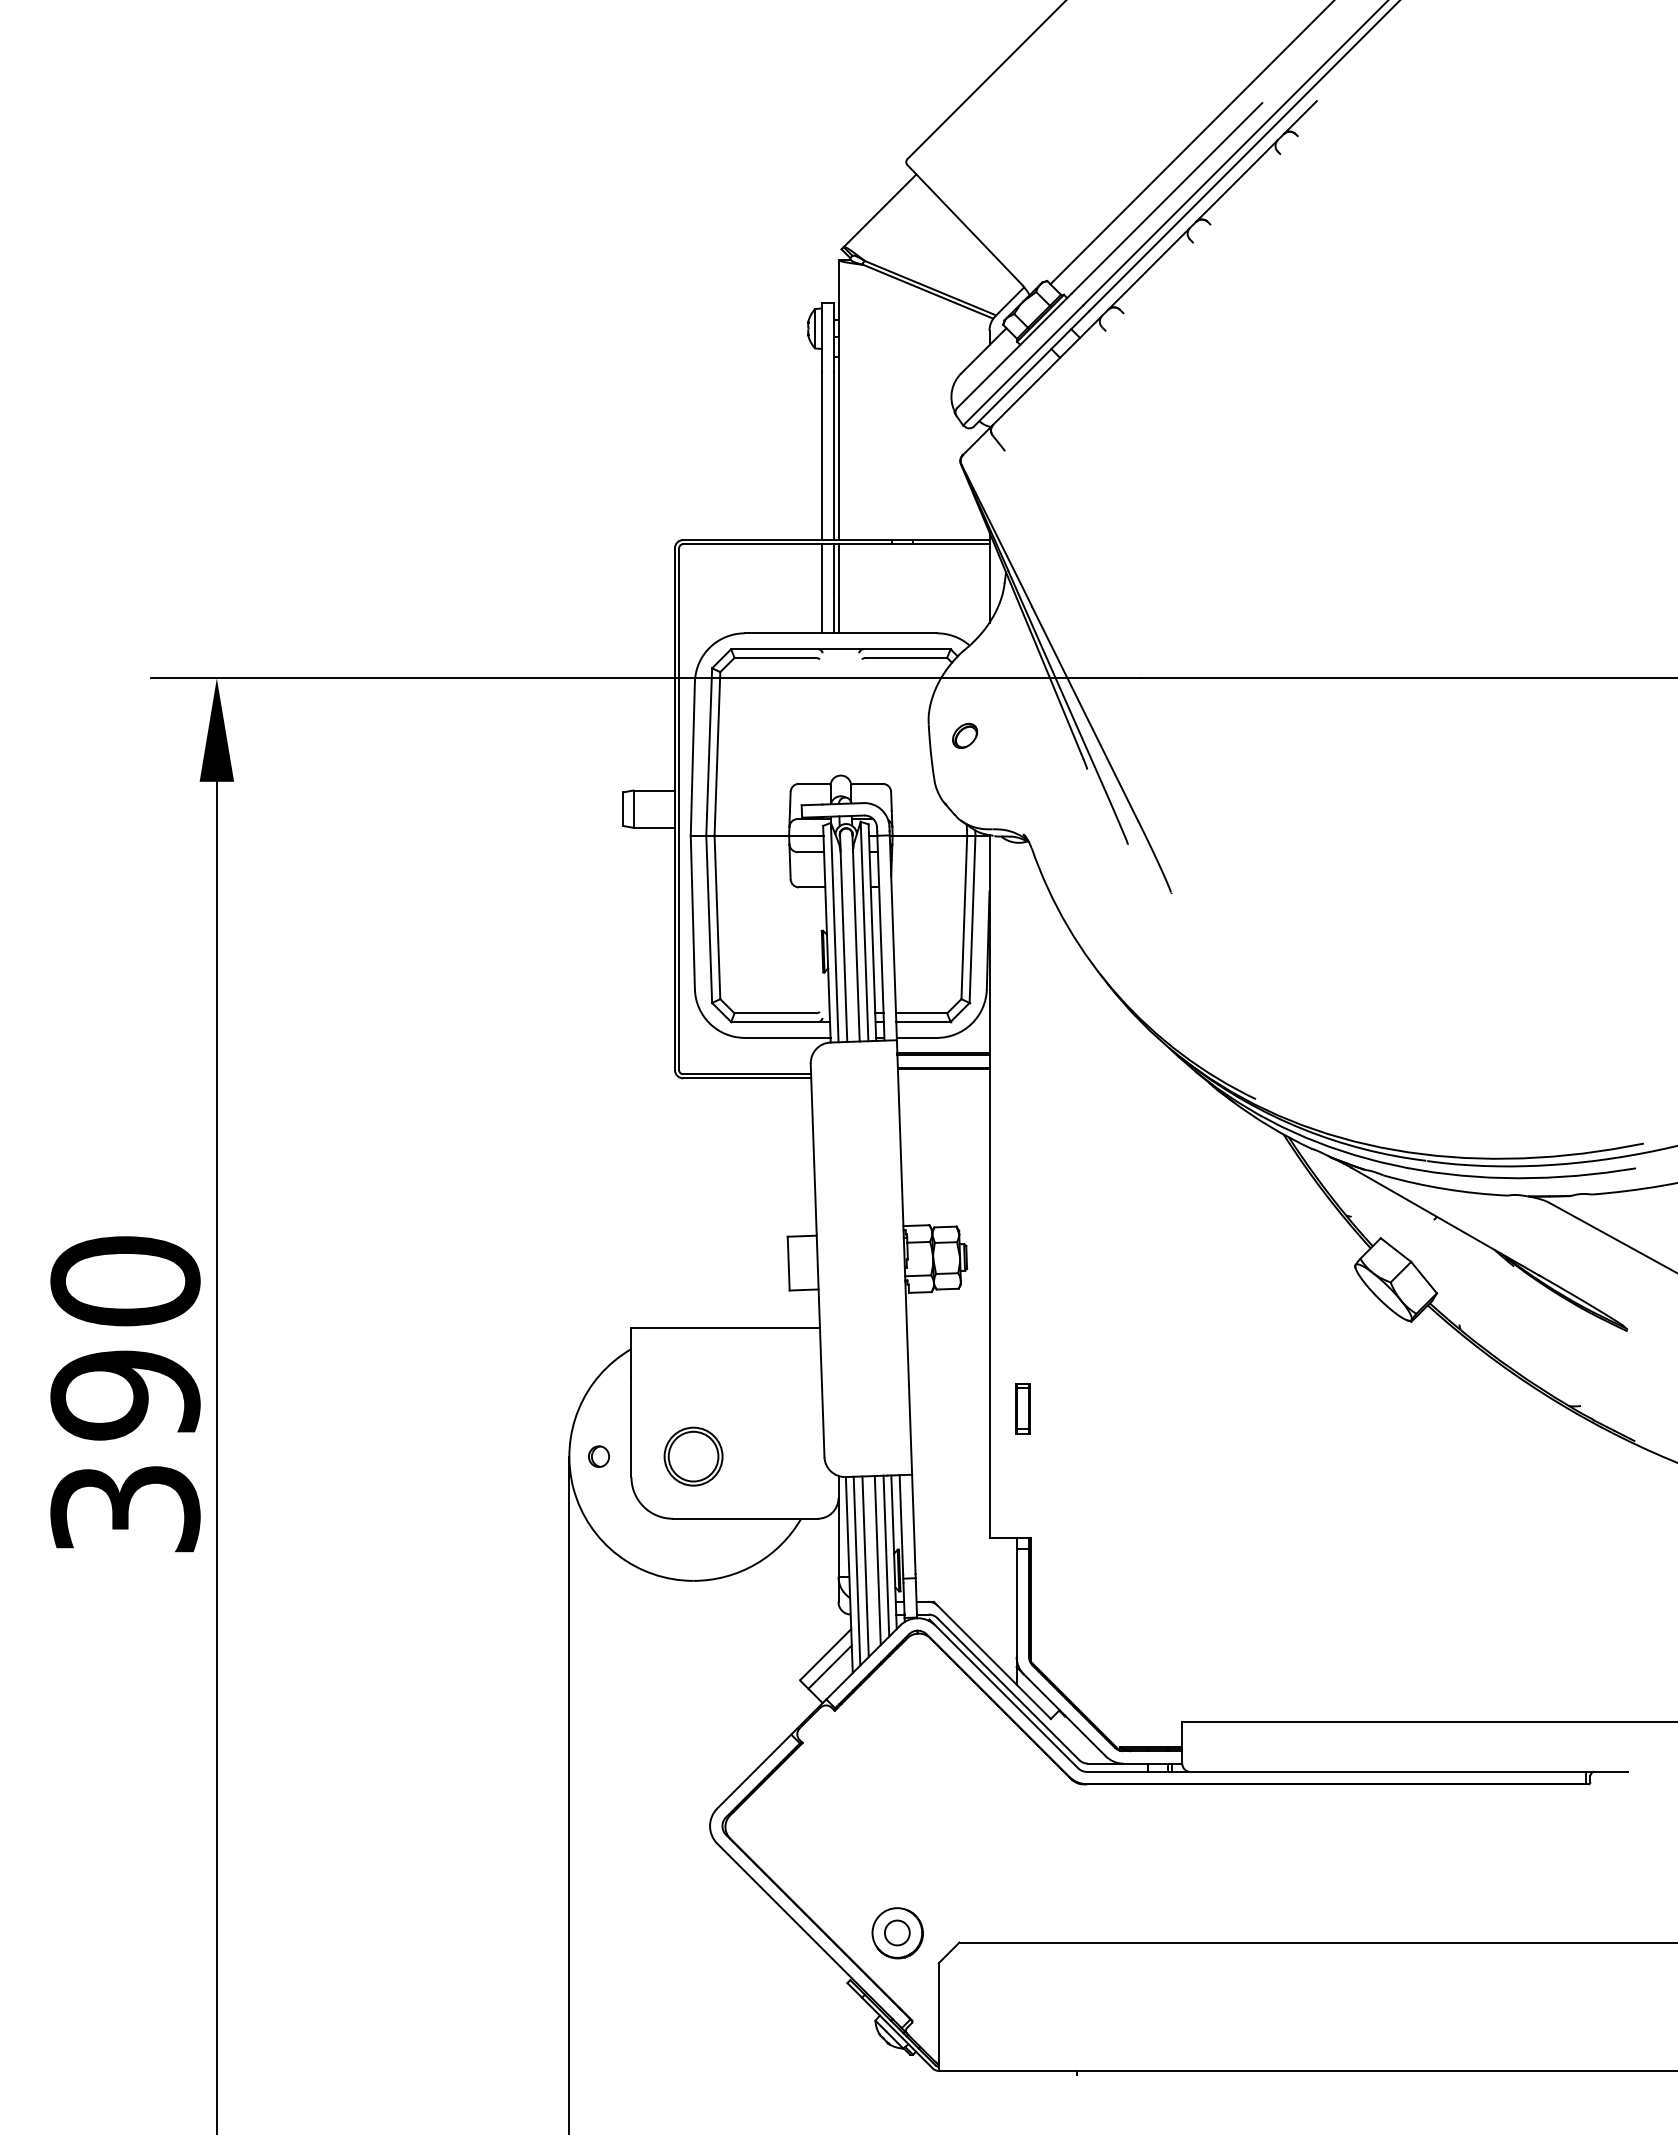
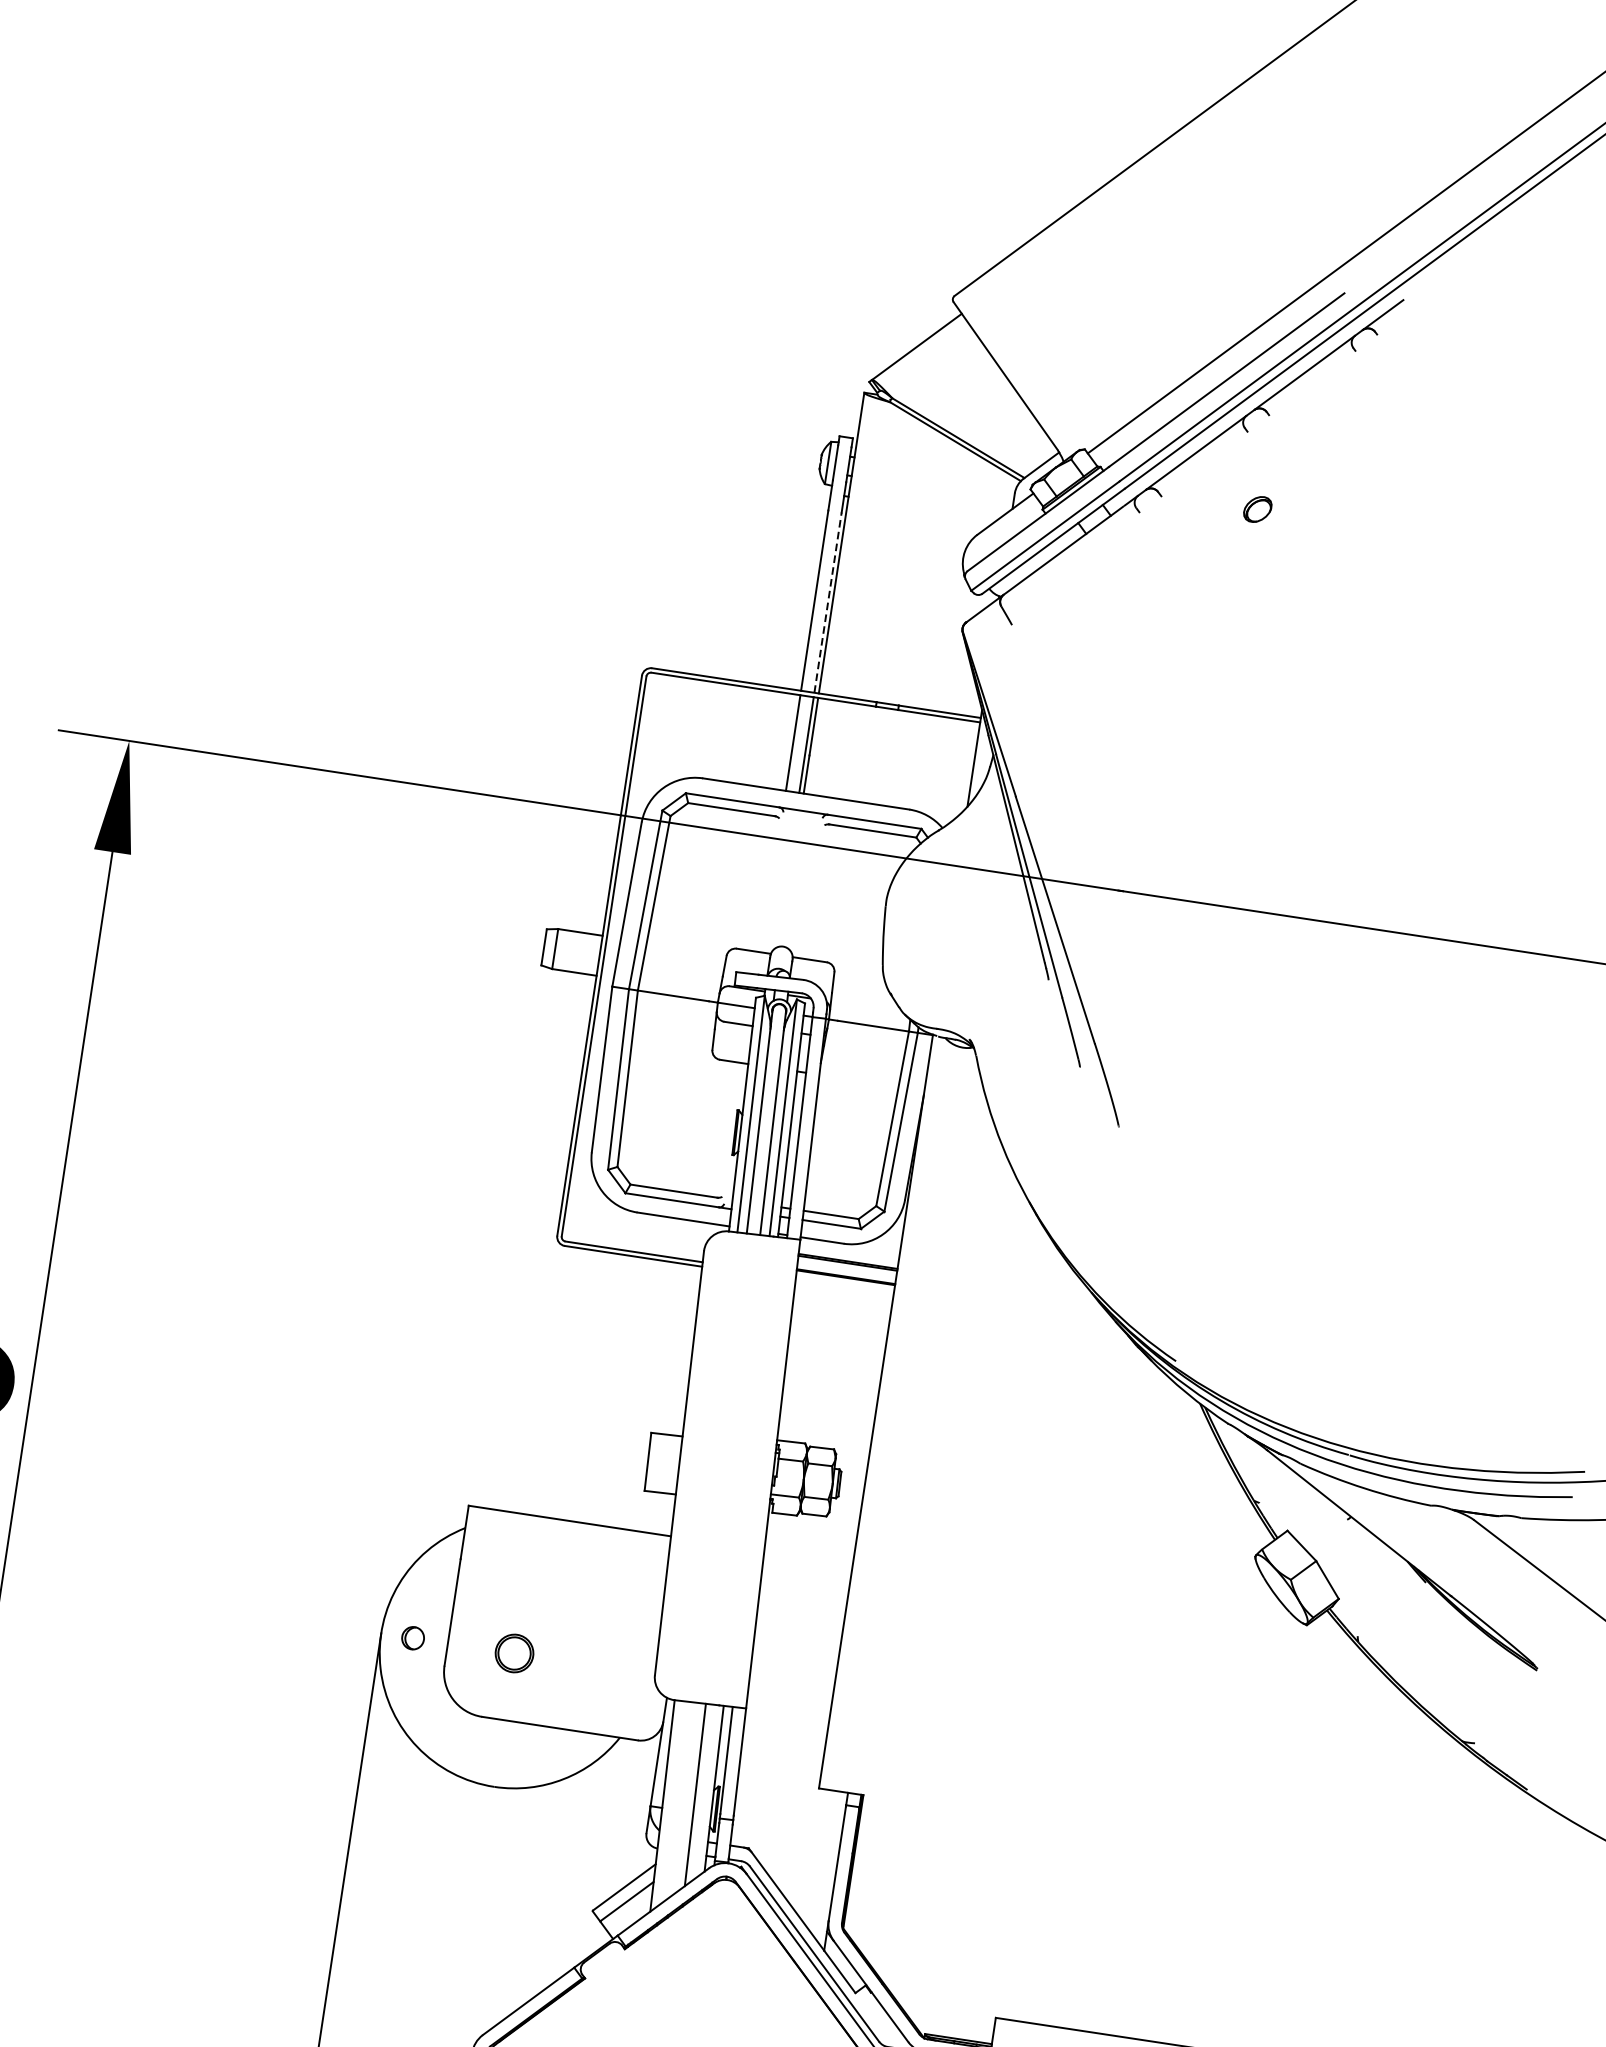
line: (834, 456) -> (828, 603), solid -> dashed
part: (964, 735) -> (1257, 508), moved
part: (1022, 1408) -> (875, 1655), removed
part: (693, 1456) -> (514, 1653), size x0.6
line: (886, 1555) -> (705, 1790), removed
line: (865, 1566) -> (681, 1799), removed
line: (856, 1570) -> (670, 1802), removed

